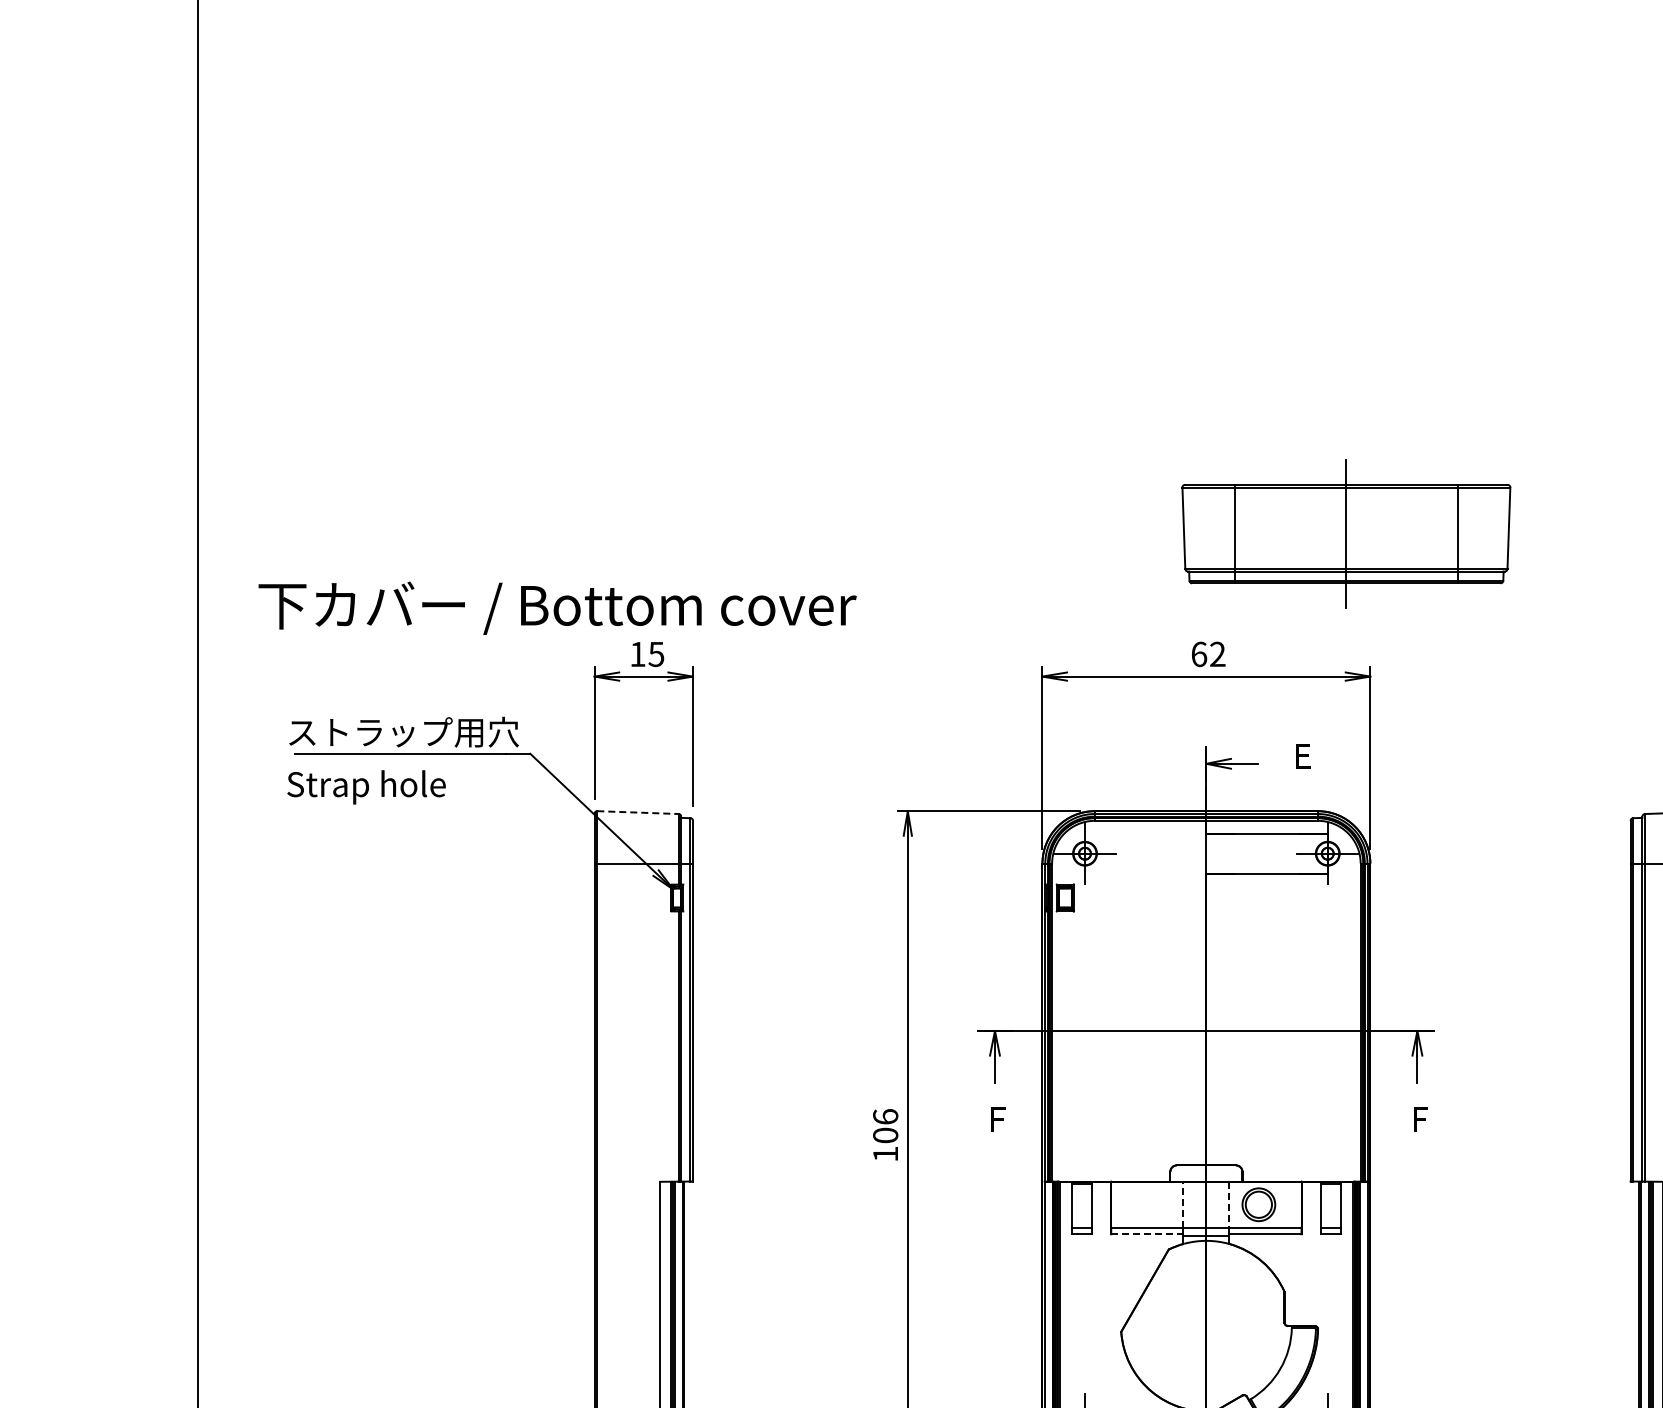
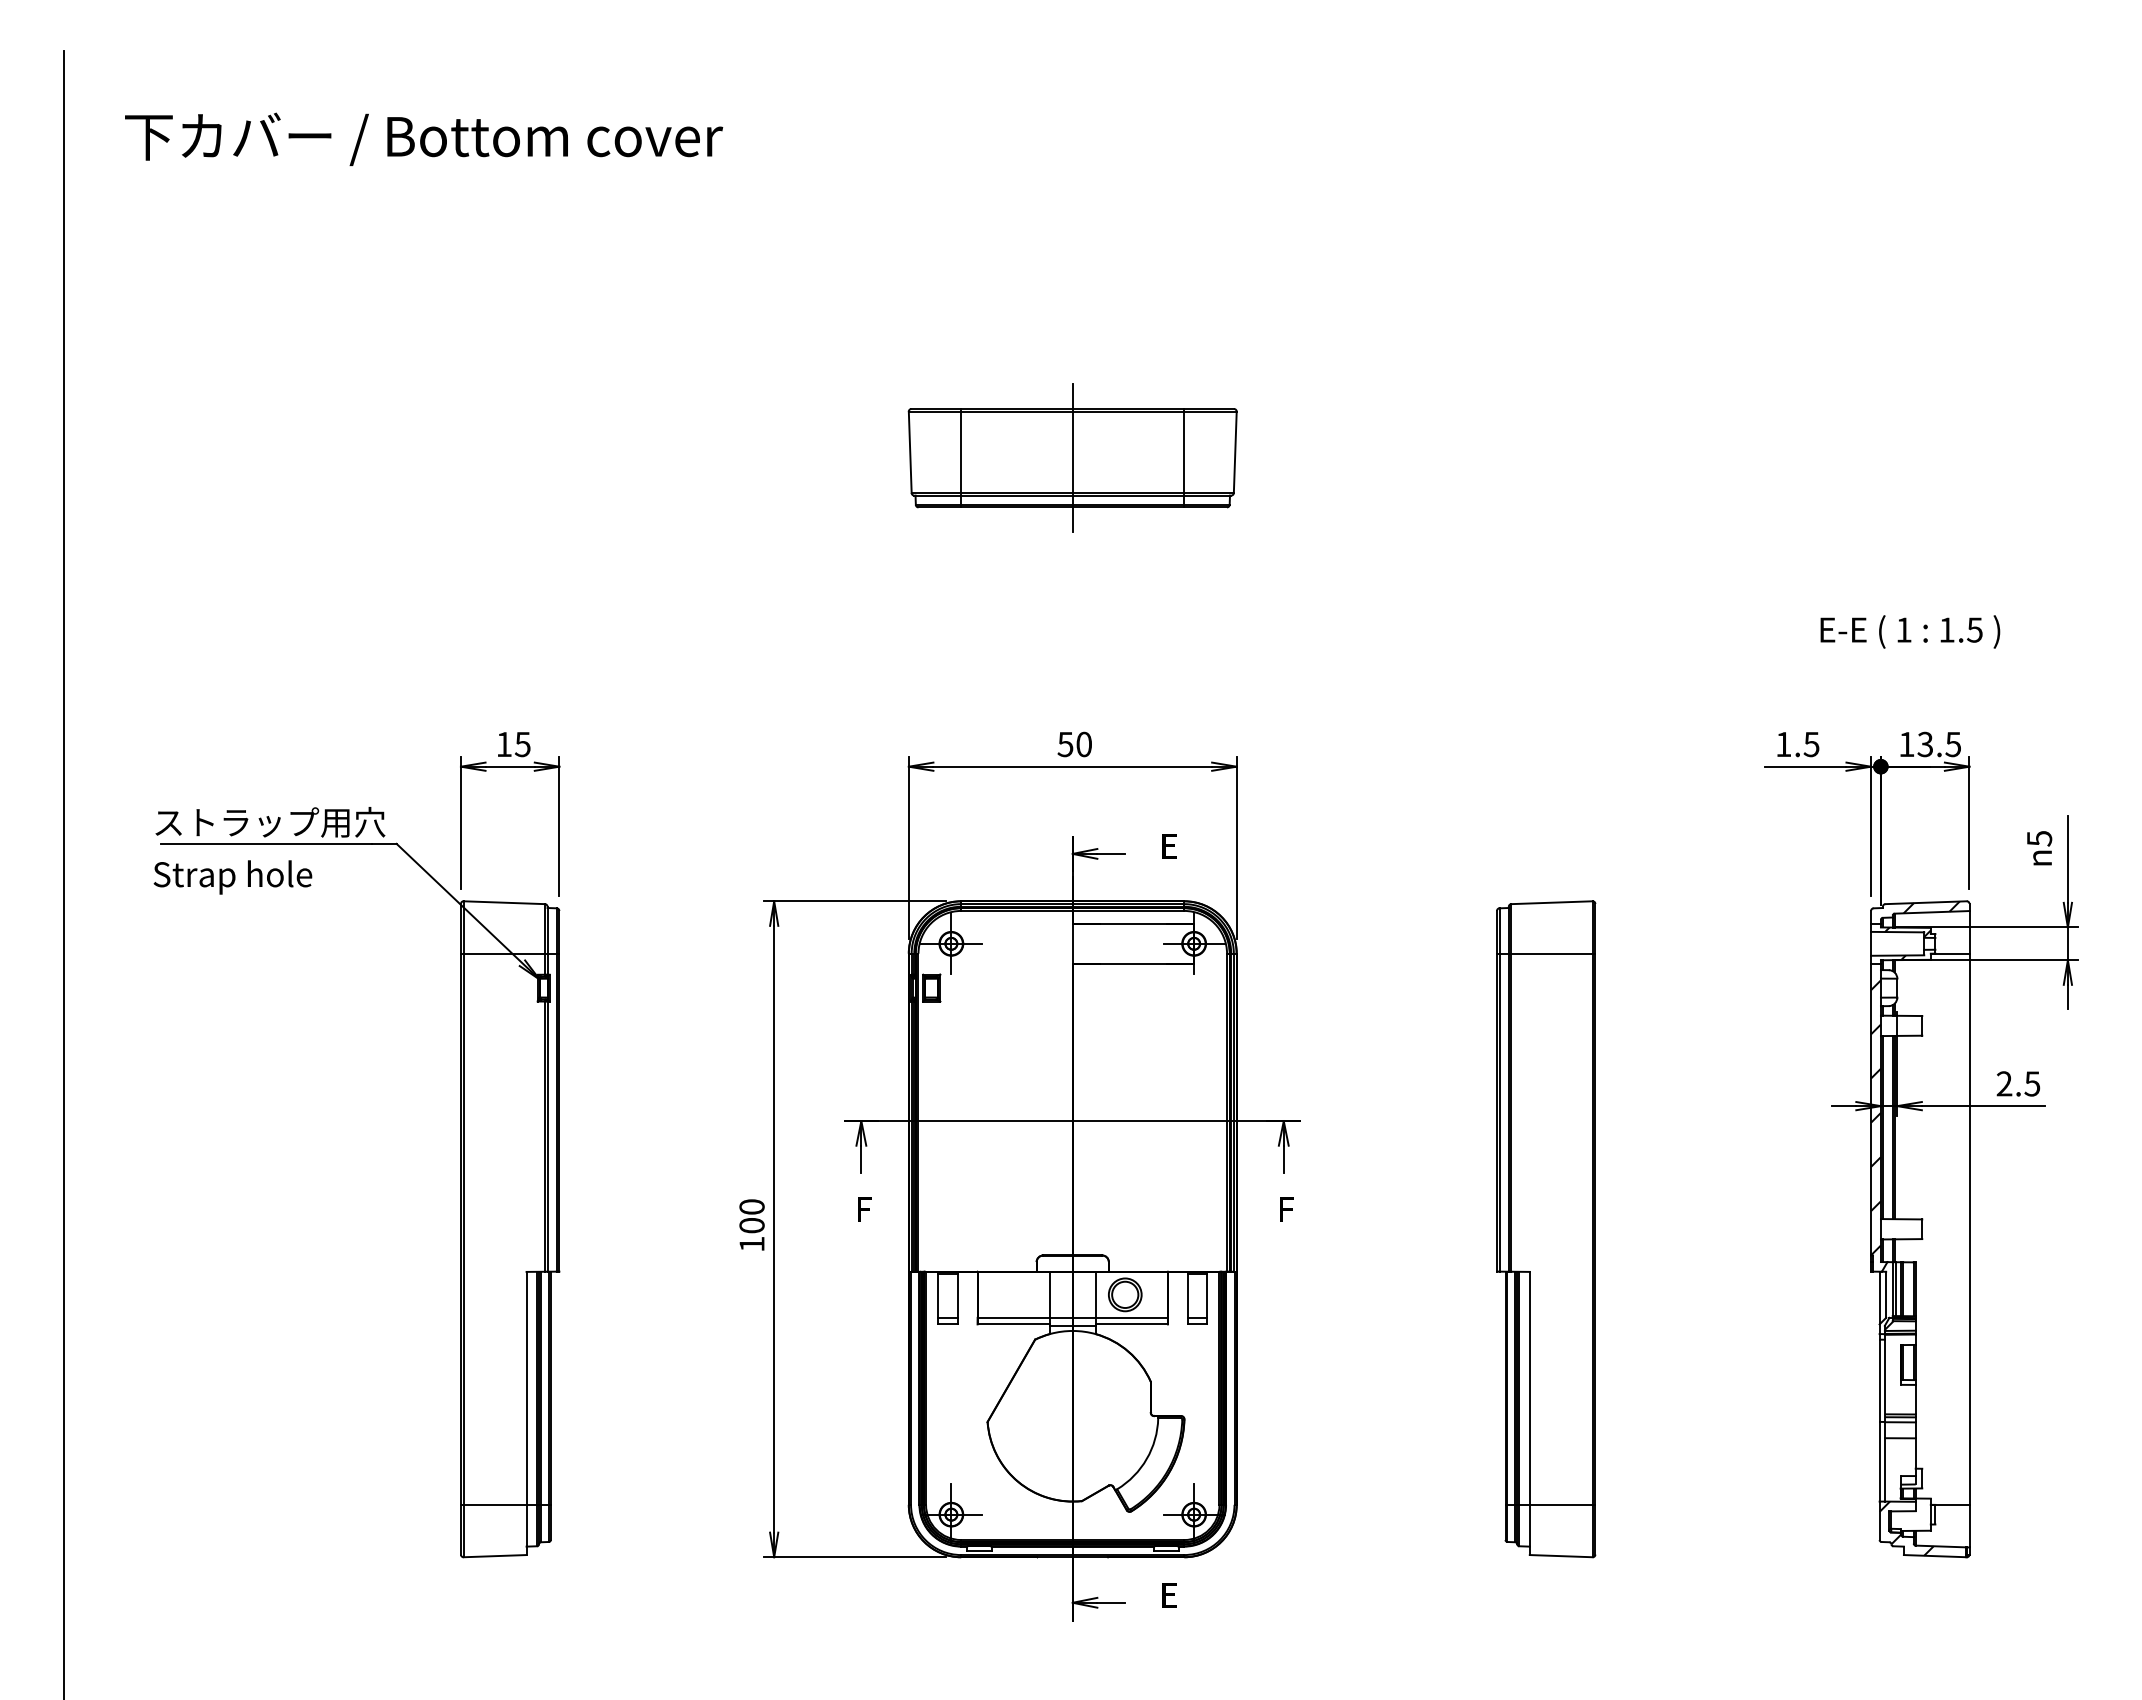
part: (1346, 533) -> (1072, 457), moved
text: (558, 607) -> (424, 138), moved
text: (1208, 654) -> (1074, 744), 62 -> 50
line: (638, 812) -> (504, 902), dashed -> solid
text: (885, 1116) -> (751, 1206), 106 -> 100
line: (1183, 1204) -> (1049, 1294), dashed -> solid
line: (1229, 1205) -> (1095, 1295), dashed -> solid
line: (1148, 1234) -> (1014, 1324), dashed -> solid

